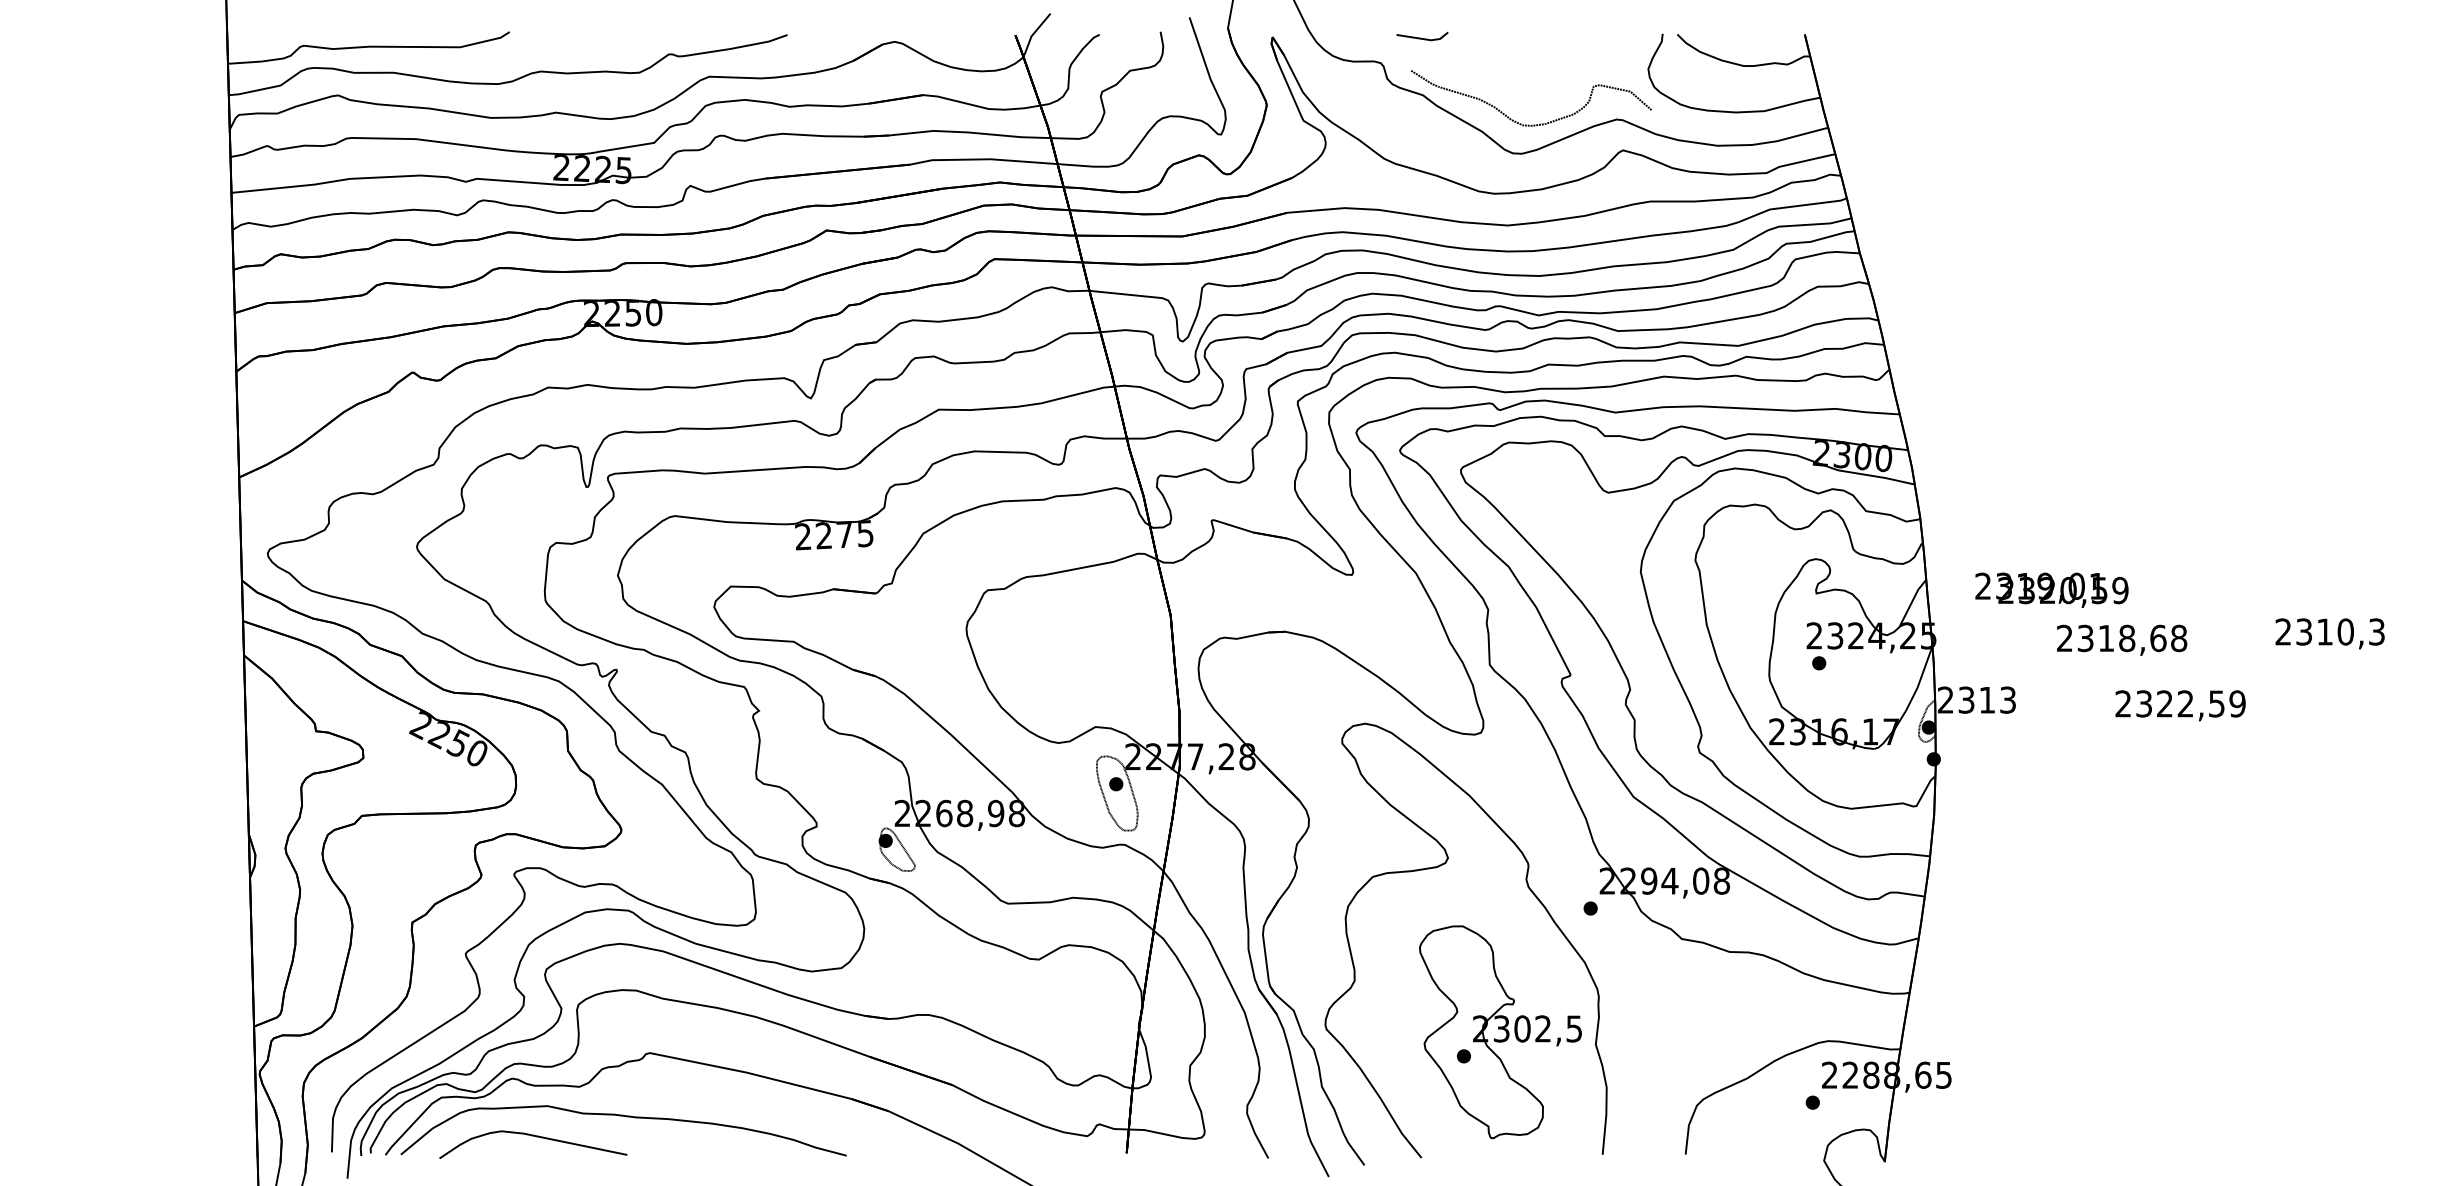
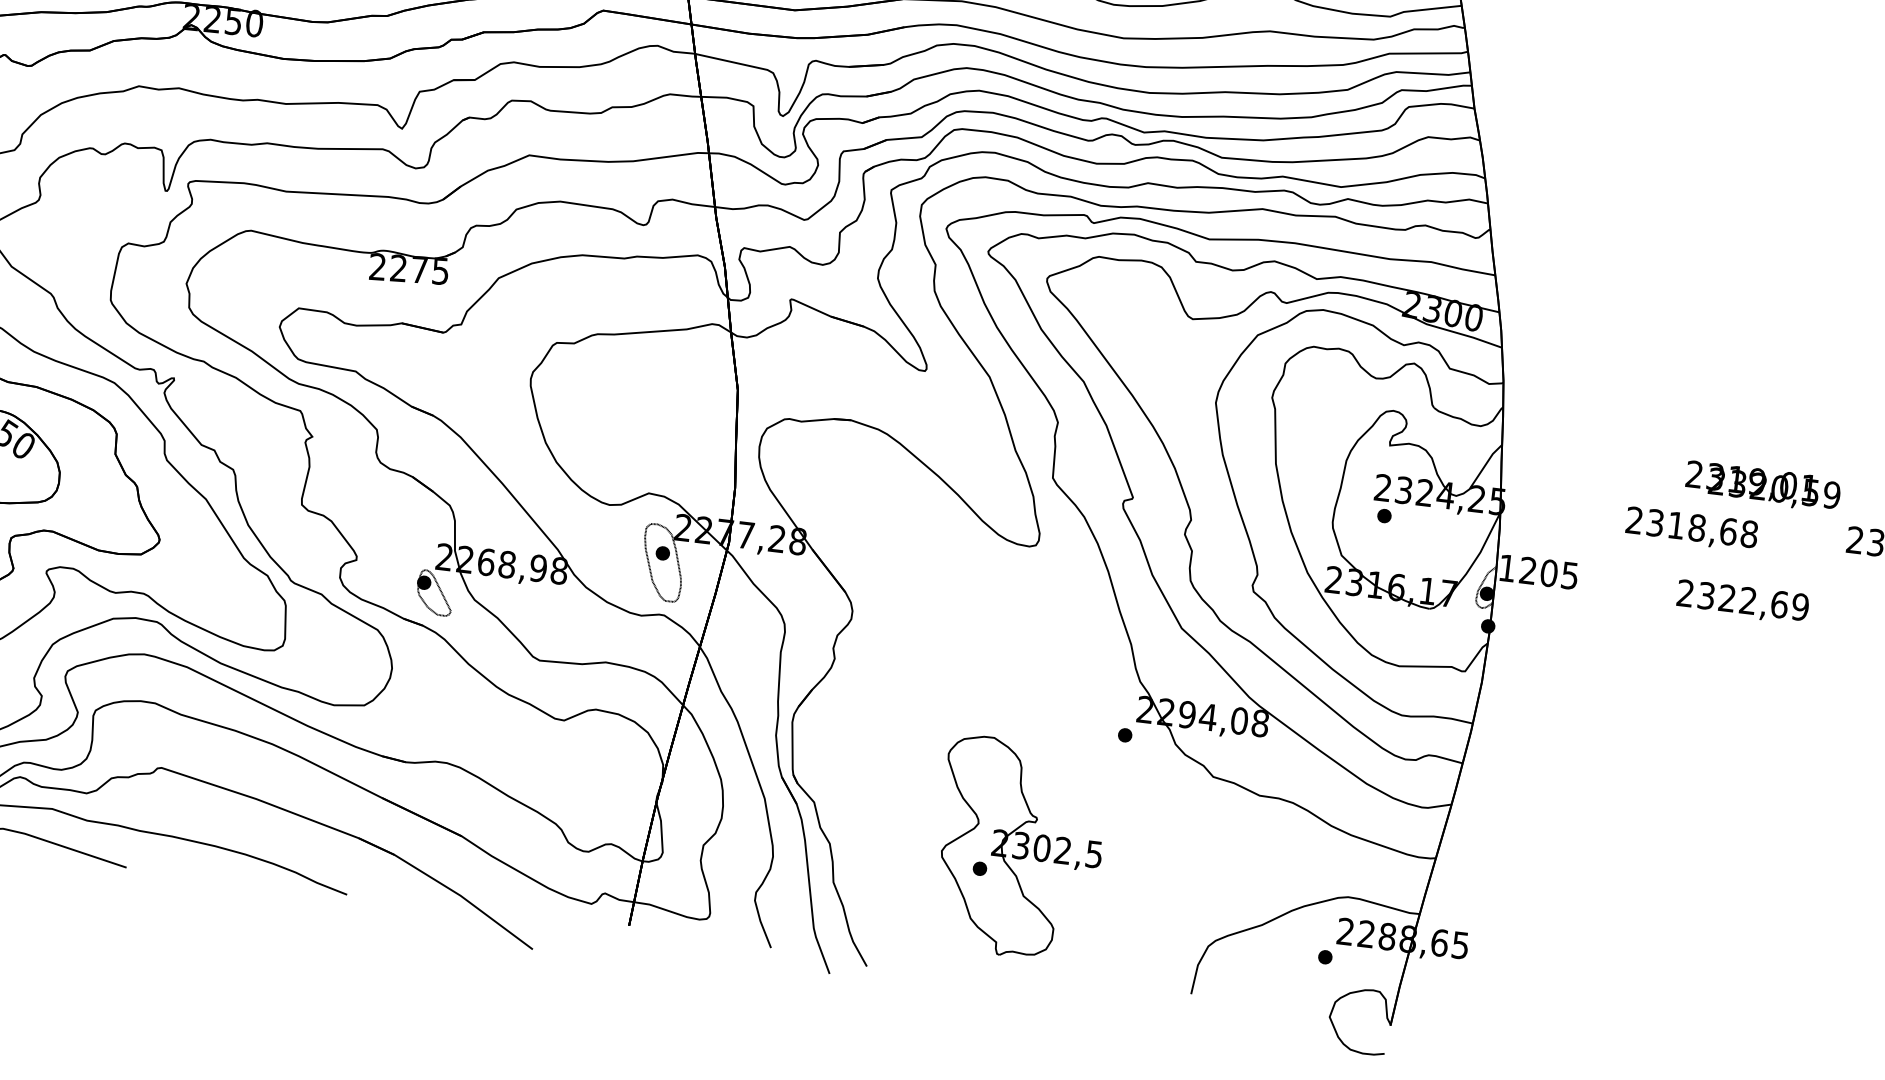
text: (2051, 589) -> (1762, 485), moved
text: (1976, 699) -> (1538, 571), 2313 -> 1205
text: (2216, 703) -> (1779, 604), 2322,59 -> 2322,69
part: (1436, 868) -> (974, 676), removed

